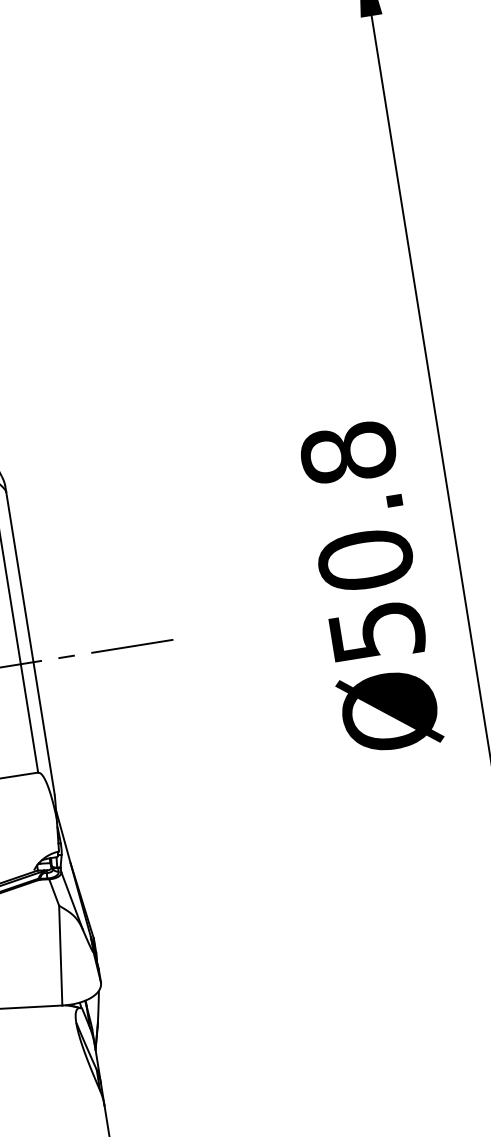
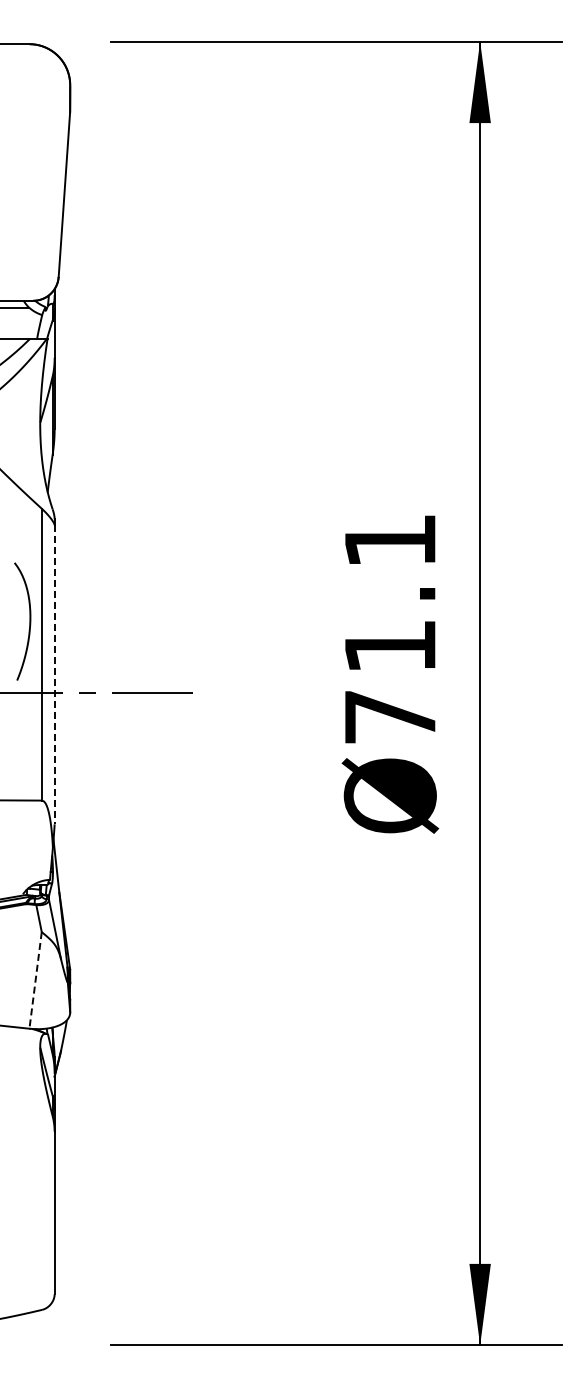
text: (361, 542) -> (389, 628), Ø50.8 -> Ø71.1
line: (30, 644) -> (54, 675), solid -> dashed
line: (60, 955) -> (35, 980), solid -> dashed

